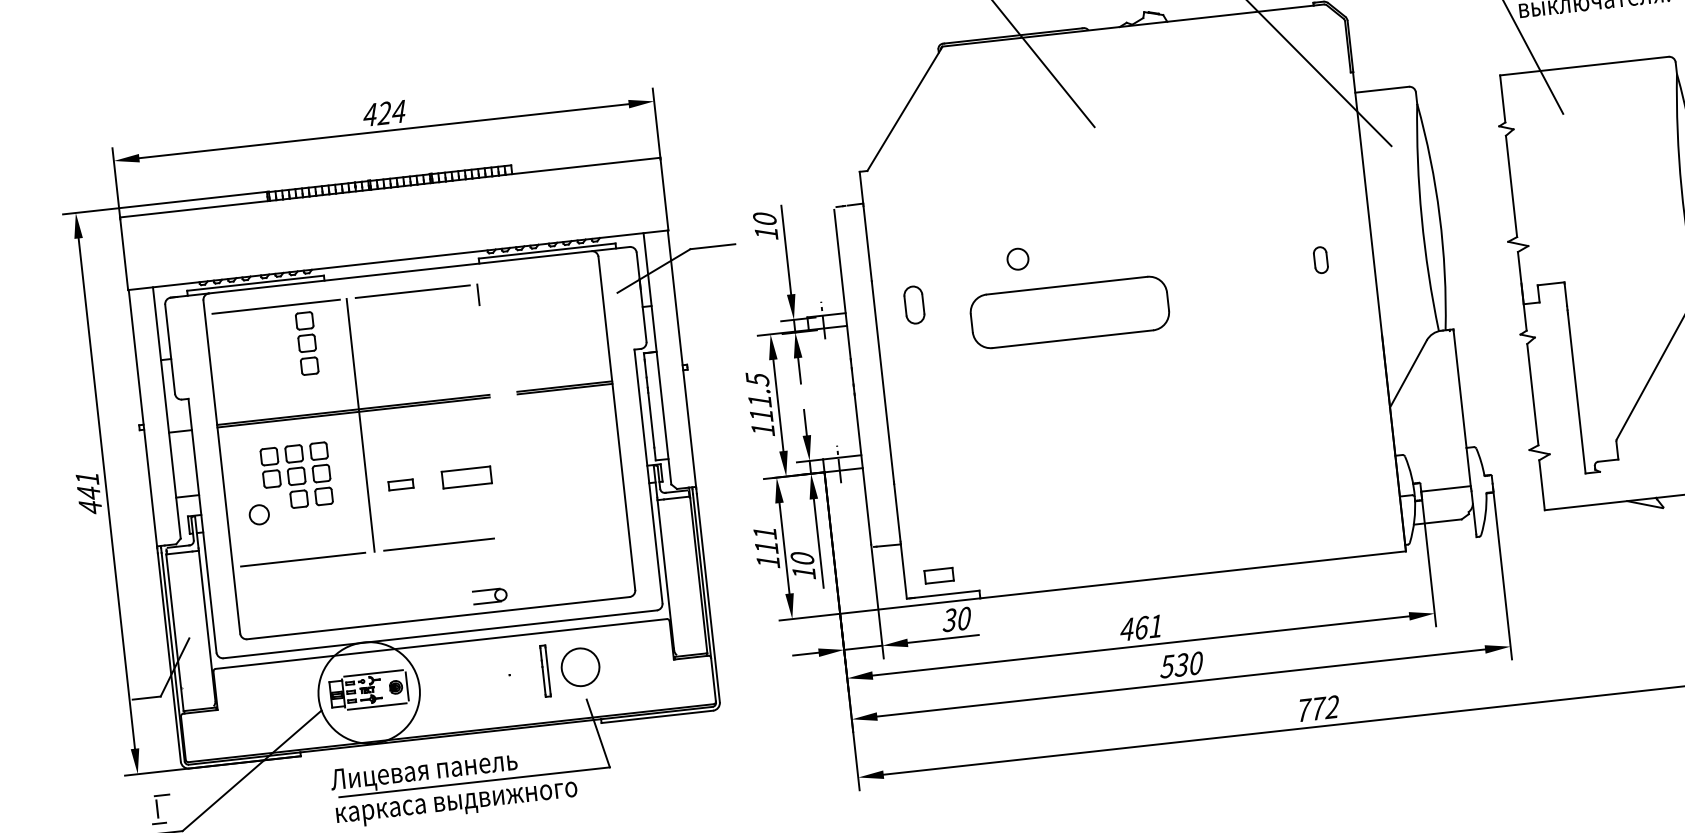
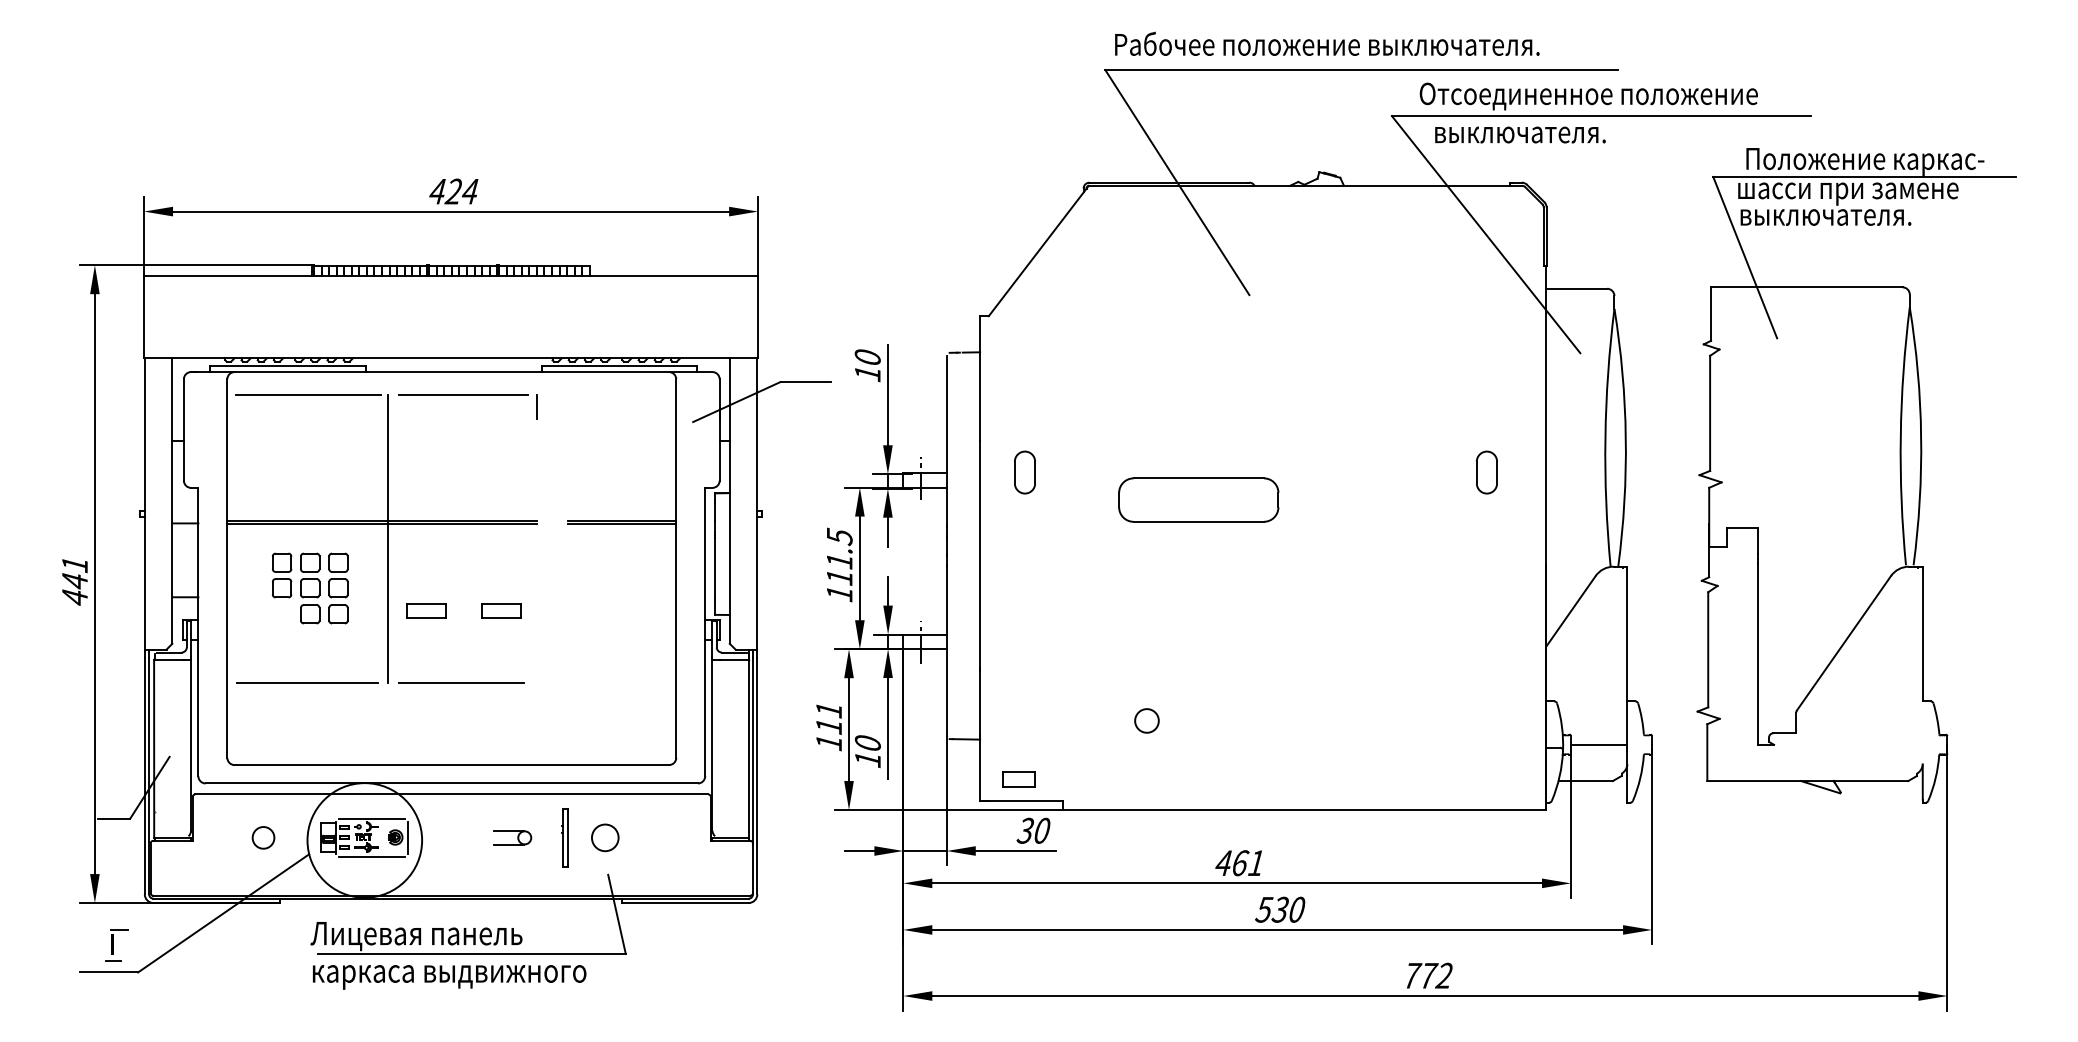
circle: (1017, 258) -> (1146, 720), moved
part: (1320, 260) -> (1486, 472), size x1.43
part: (1069, 311) -> (1198, 499), size x0.71
part: (307, 343) -> (338, 440), removed
part: (467, 477) -> (501, 610), size x0.71
part: (401, 484) -> (426, 610), size x1.43
circle: (259, 514) -> (263, 837), moved
part: (490, 595) -> (512, 837), moved
circle: (579, 667) -> (604, 837), size x0.62

